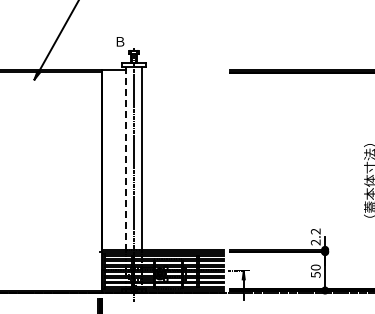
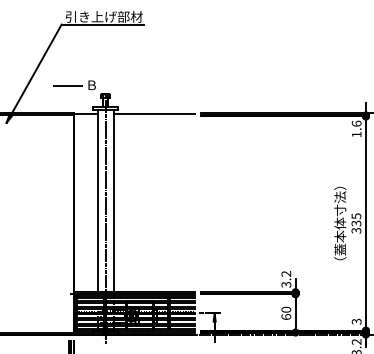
line: (95, 42) -> (67, 85), added
line: (183, 70) -> (154, 113), added
line: (125, 158) -> (97, 201), dashed -> solid
text: (315, 242) -> (286, 284), 2.2 -> 3.2
text: (315, 274) -> (286, 316), 50 -> 60

